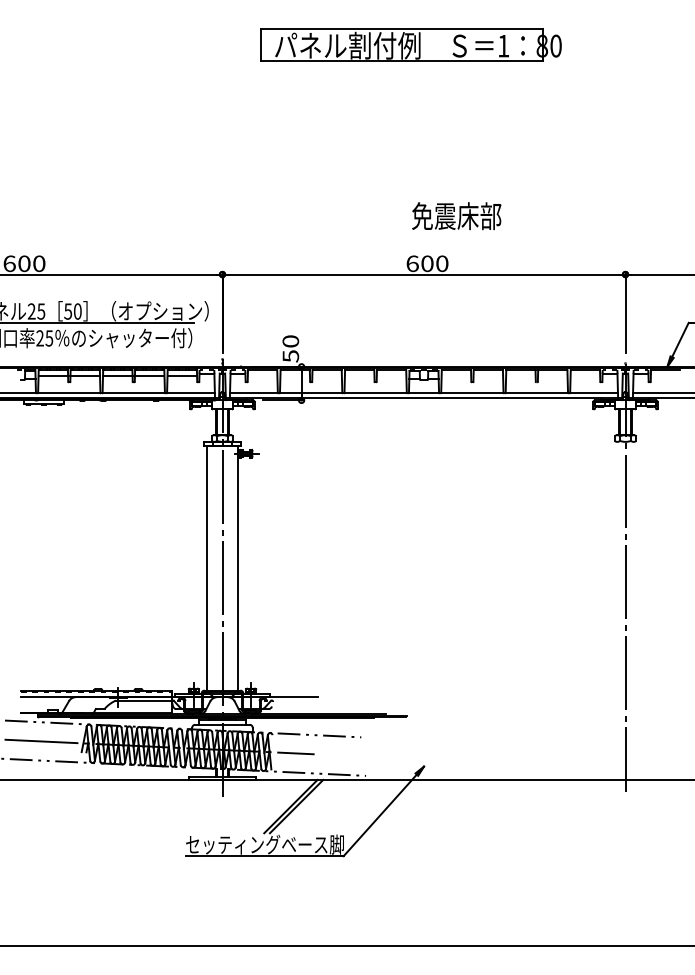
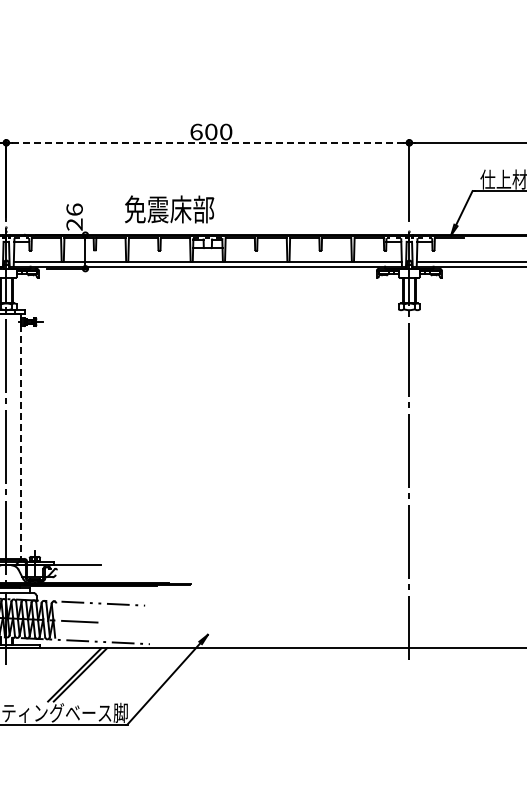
text: (456, 216) -> (169, 209), moved
line: (424, 274) -> (208, 142), solid -> dashed
text: (290, 348) -> (74, 216), 50 -> 26
line: (237, 569) -> (21, 437), solid -> dashed

